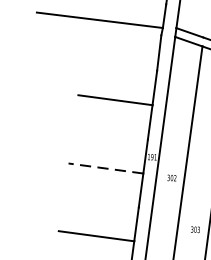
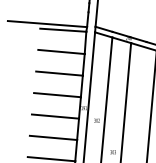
line: (125, 30) -> (63, 29), added
line: (120, 65) -> (61, 51), added
line: (110, 135) -> (57, 95), added
line: (105, 168) -> (55, 116), dashed -> solid
line: (101, 201) -> (53, 137), added

